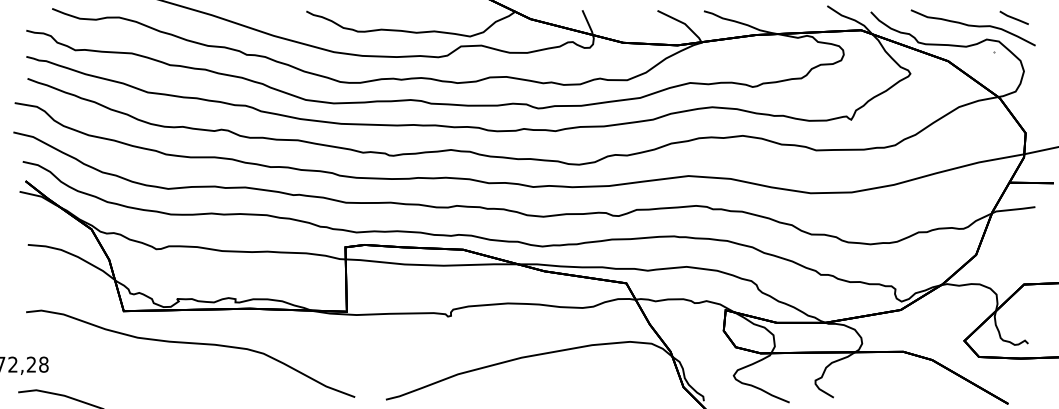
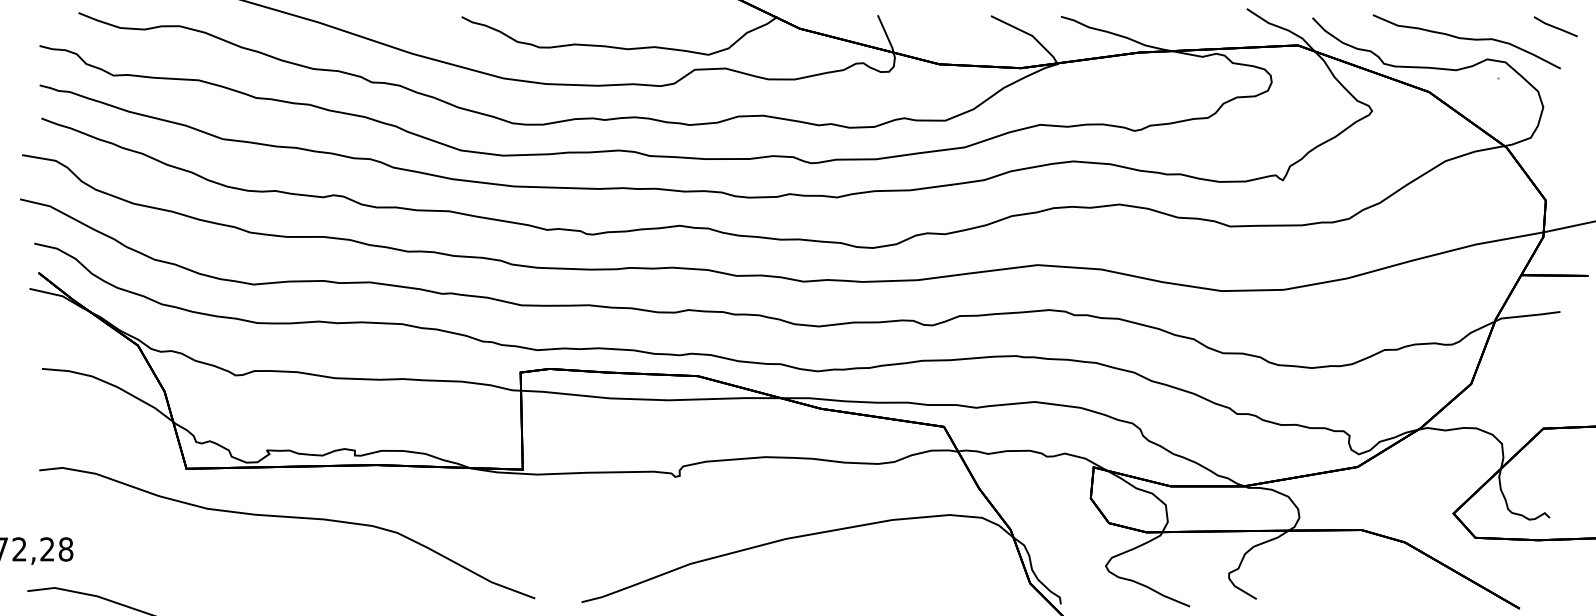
line: (1013, 17) -> (1554, 26), moved

